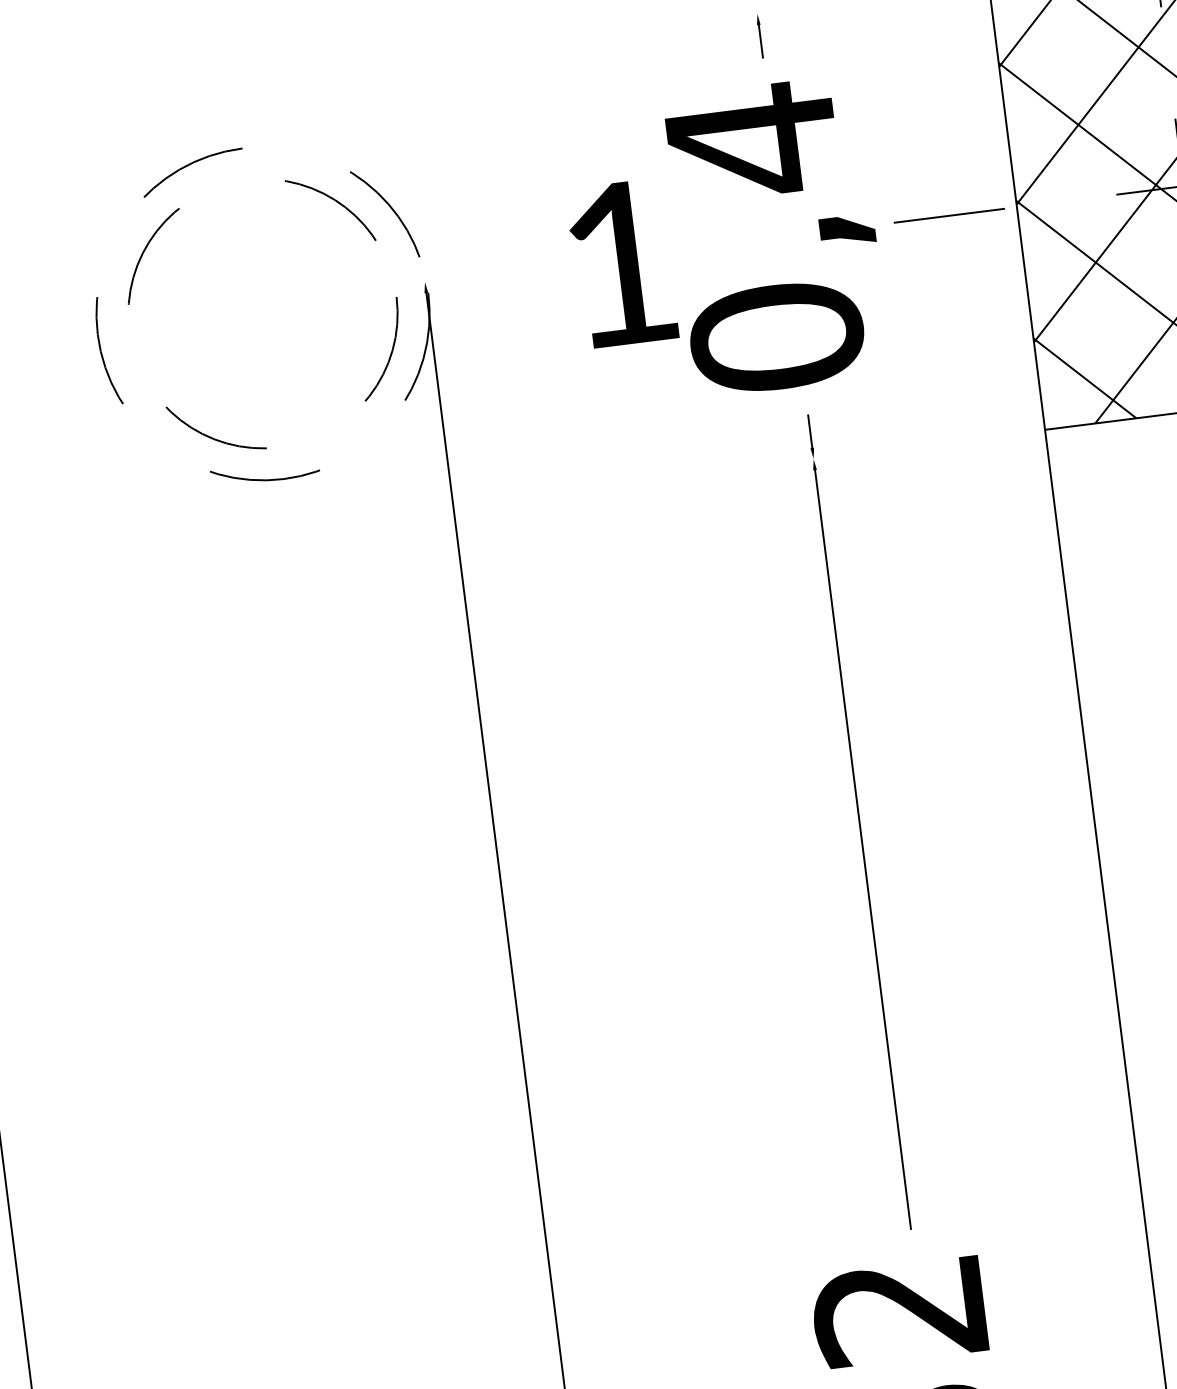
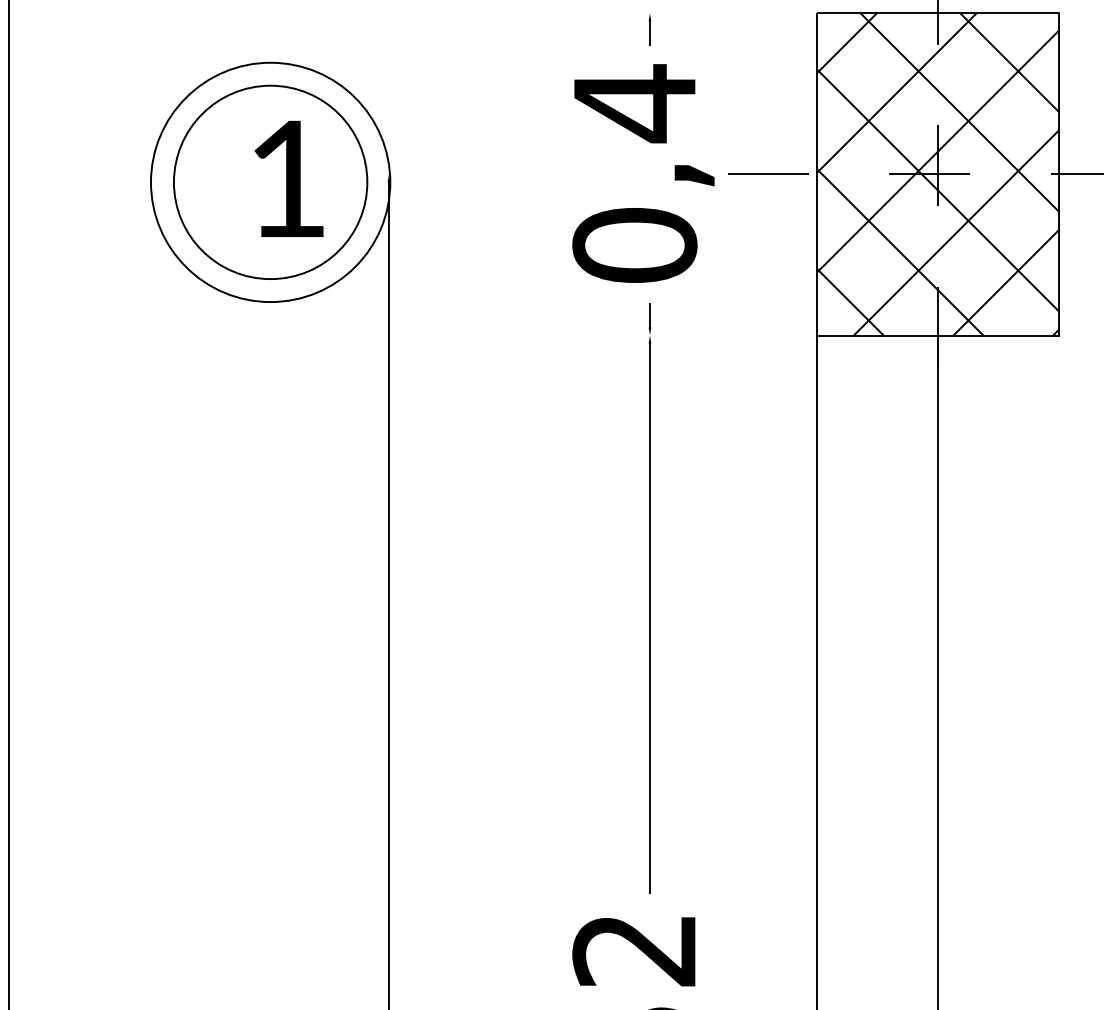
text: (621, 263) -> (288, 178), moved
circle: (262, 313) -> (270, 182), dashed -> solid
circle: (262, 313) -> (270, 182), dashed -> solid

